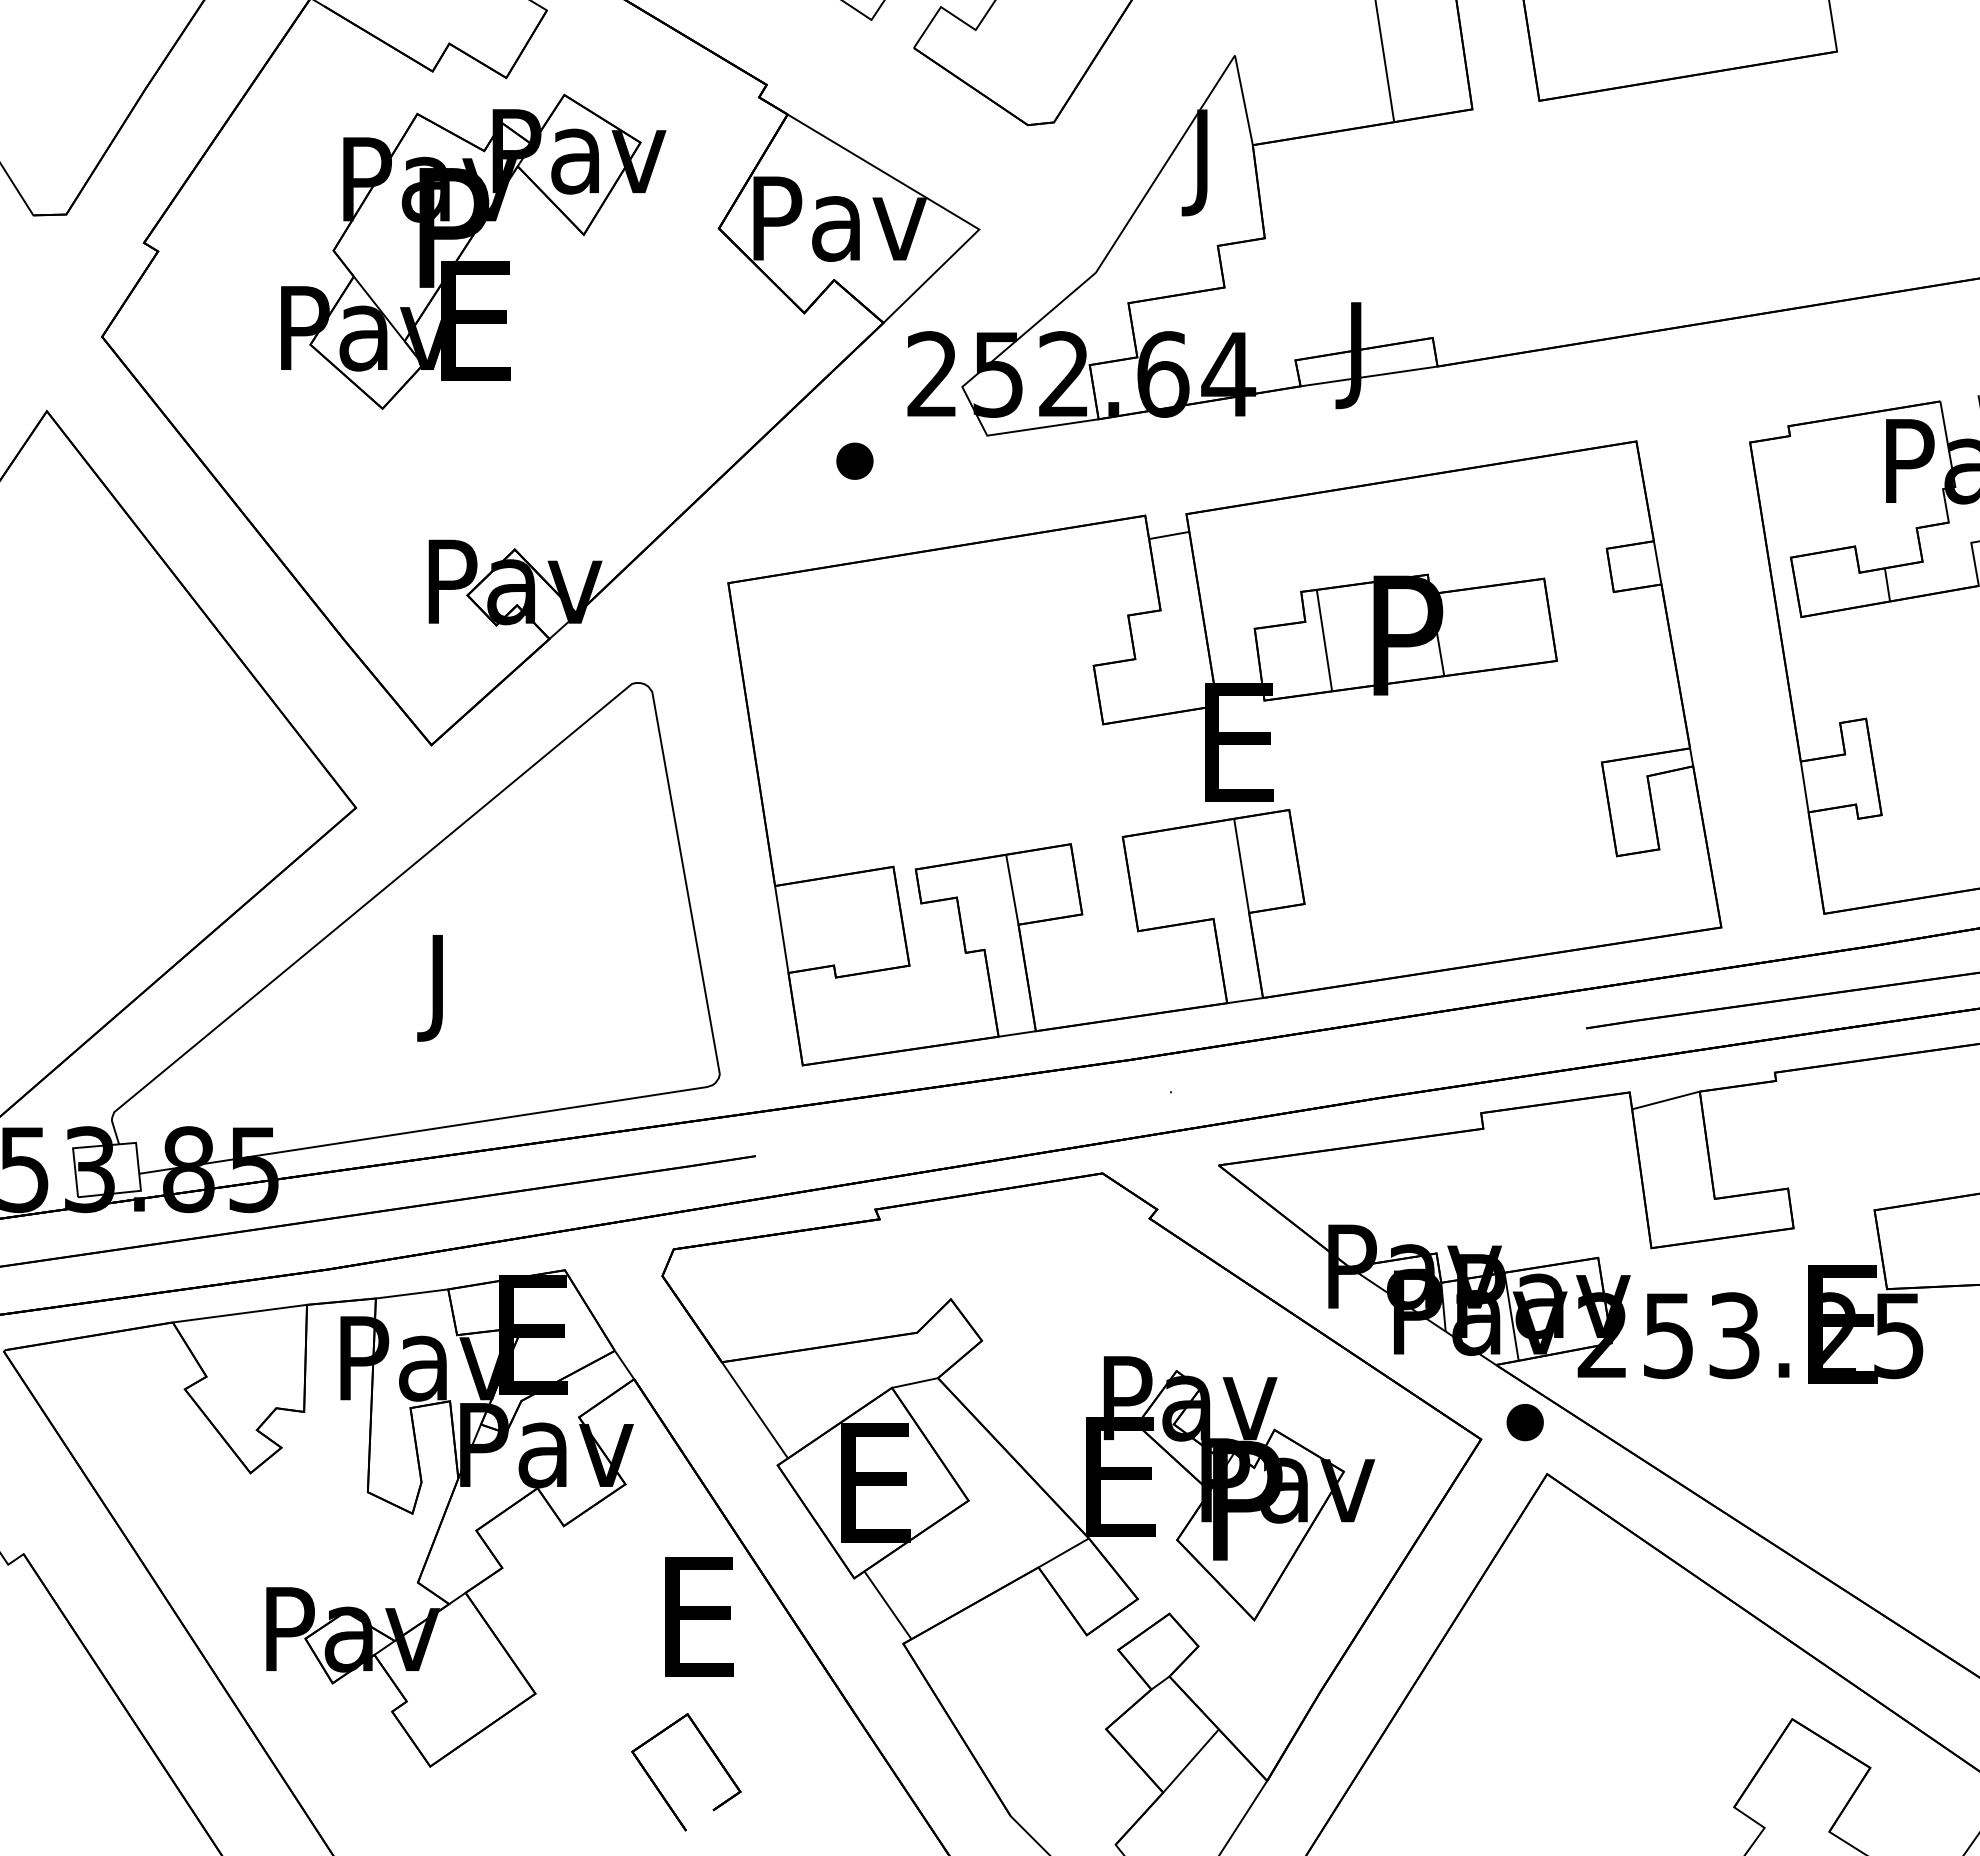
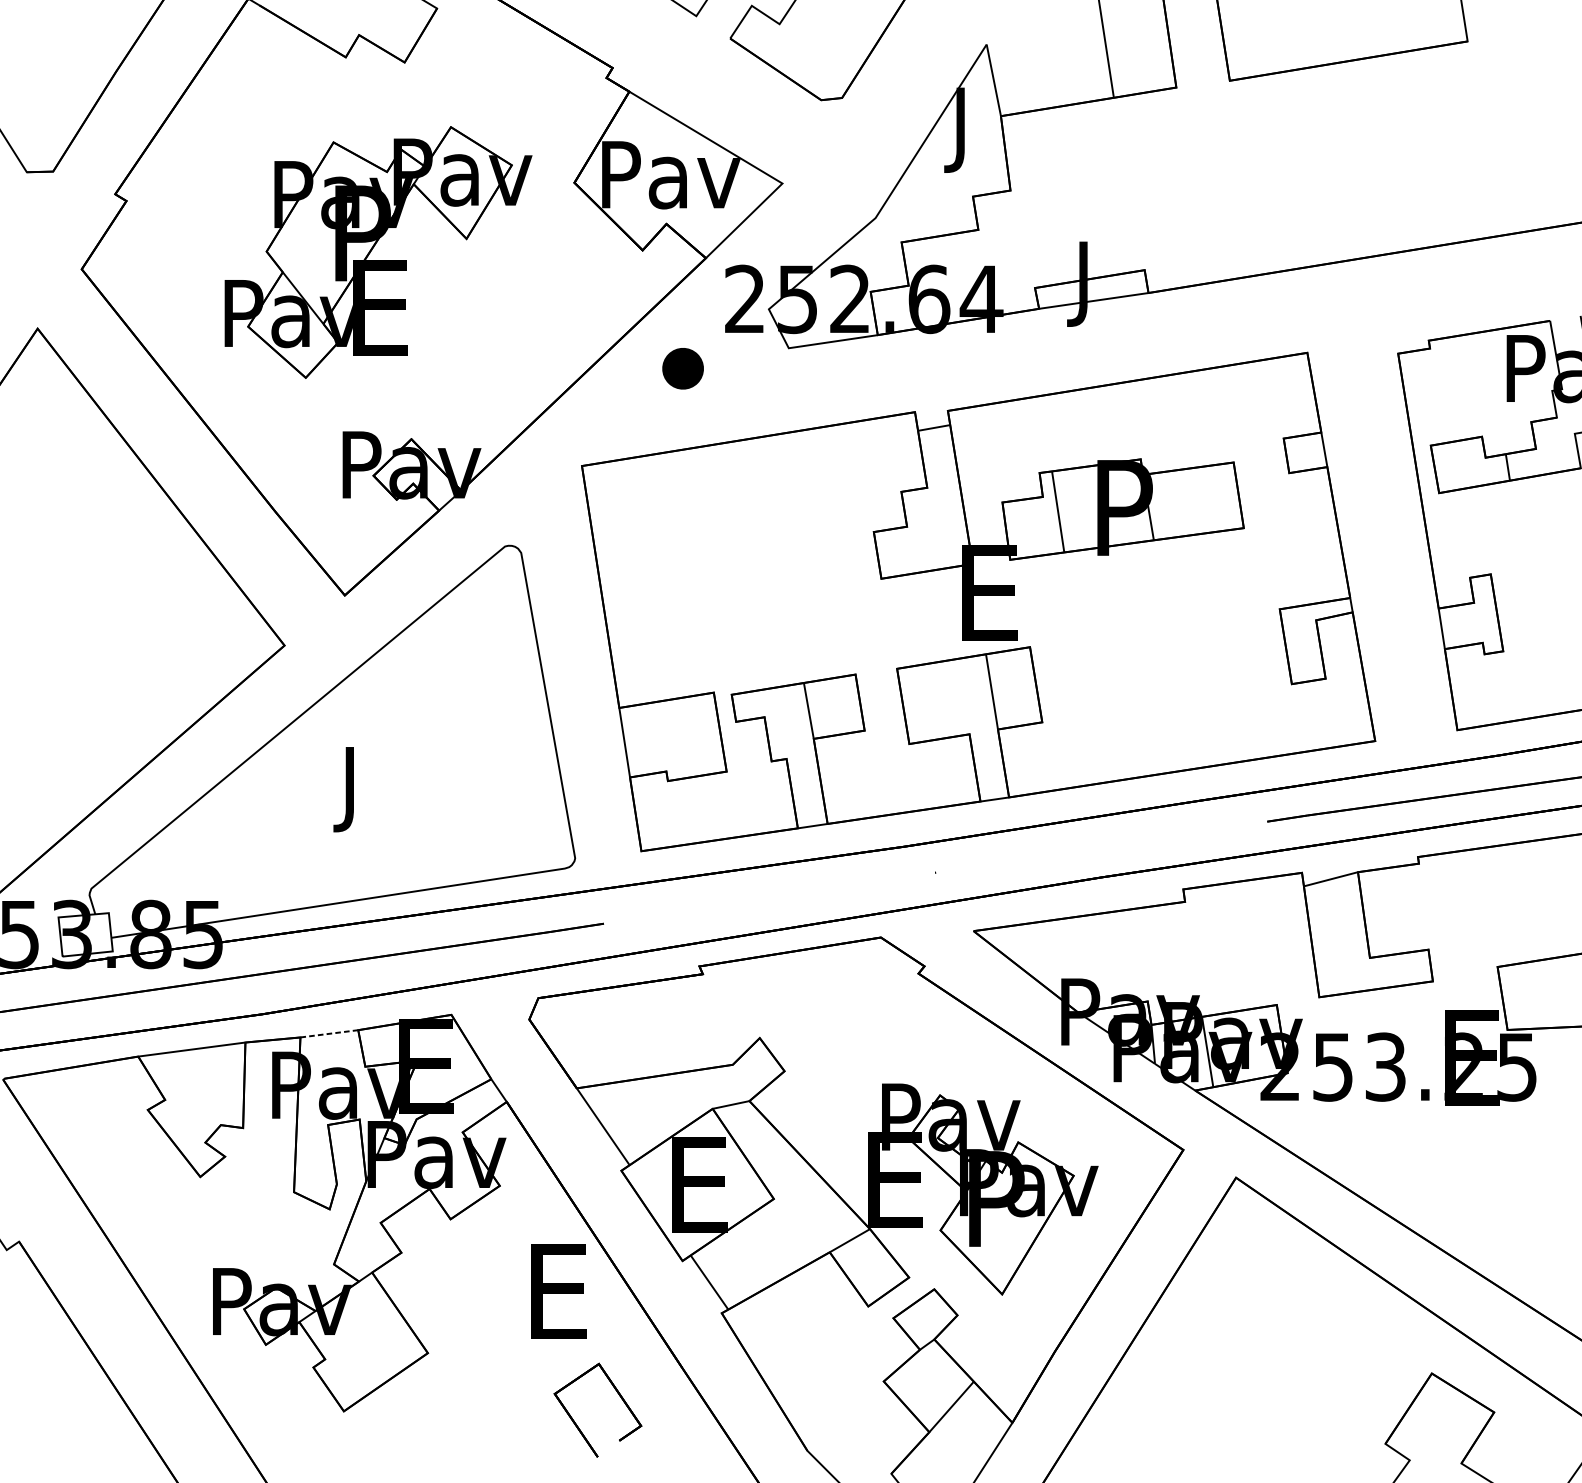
part: (467, 246) -> (373, 248), moved
part: (854, 460) -> (682, 368), size x1.4
line: (412, 1293) -> (329, 1033), solid -> dashed
part: (1524, 1422) -> (1217, 1136), removed
part: (660, 1790) -> (577, 1424), moved

